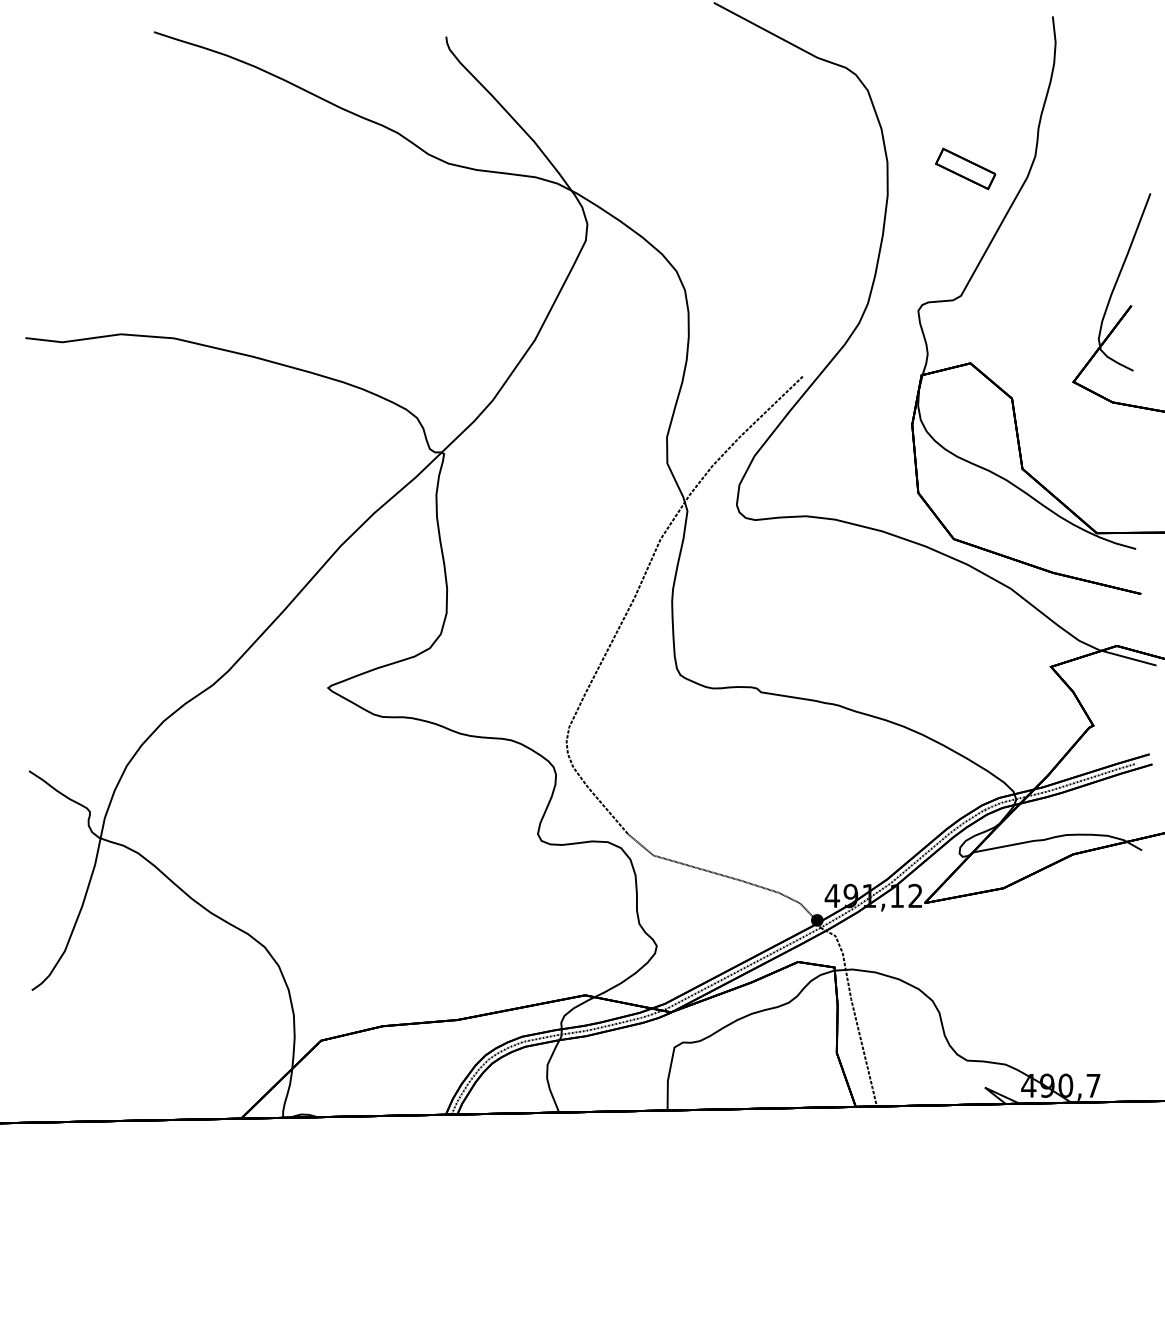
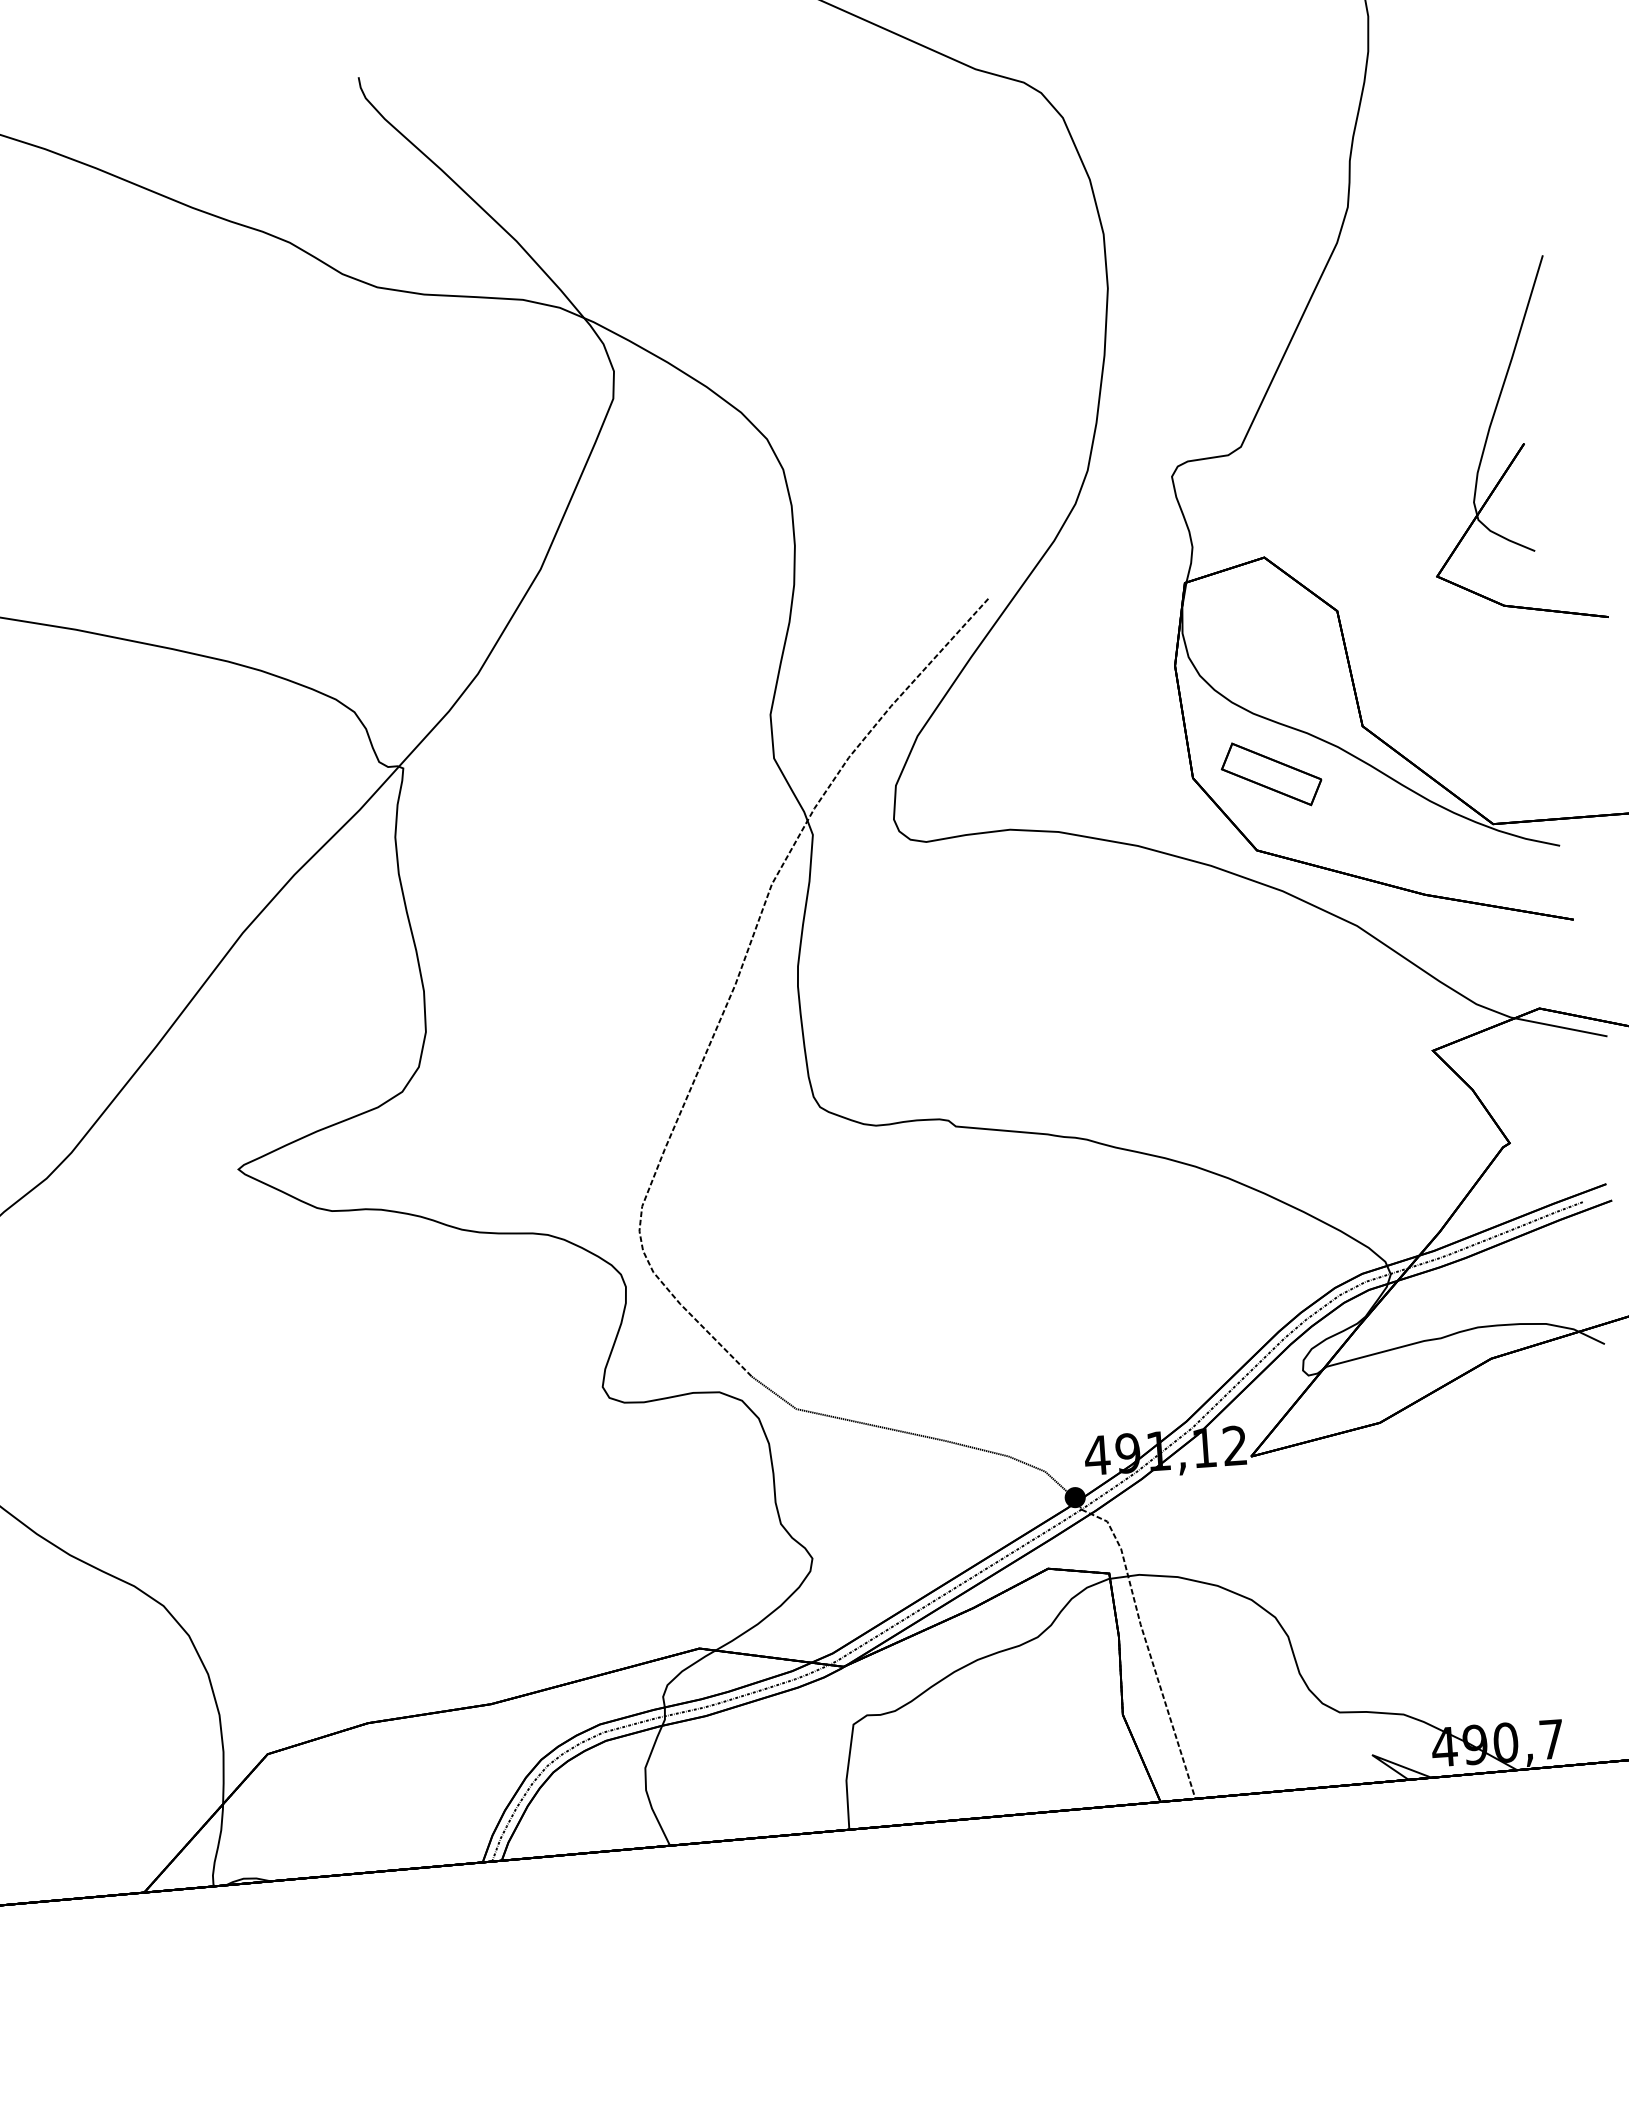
part: (965, 168) -> (1271, 773), moved

